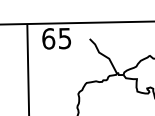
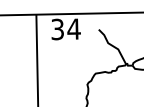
text: (56, 38) -> (65, 29), 65 -> 34

